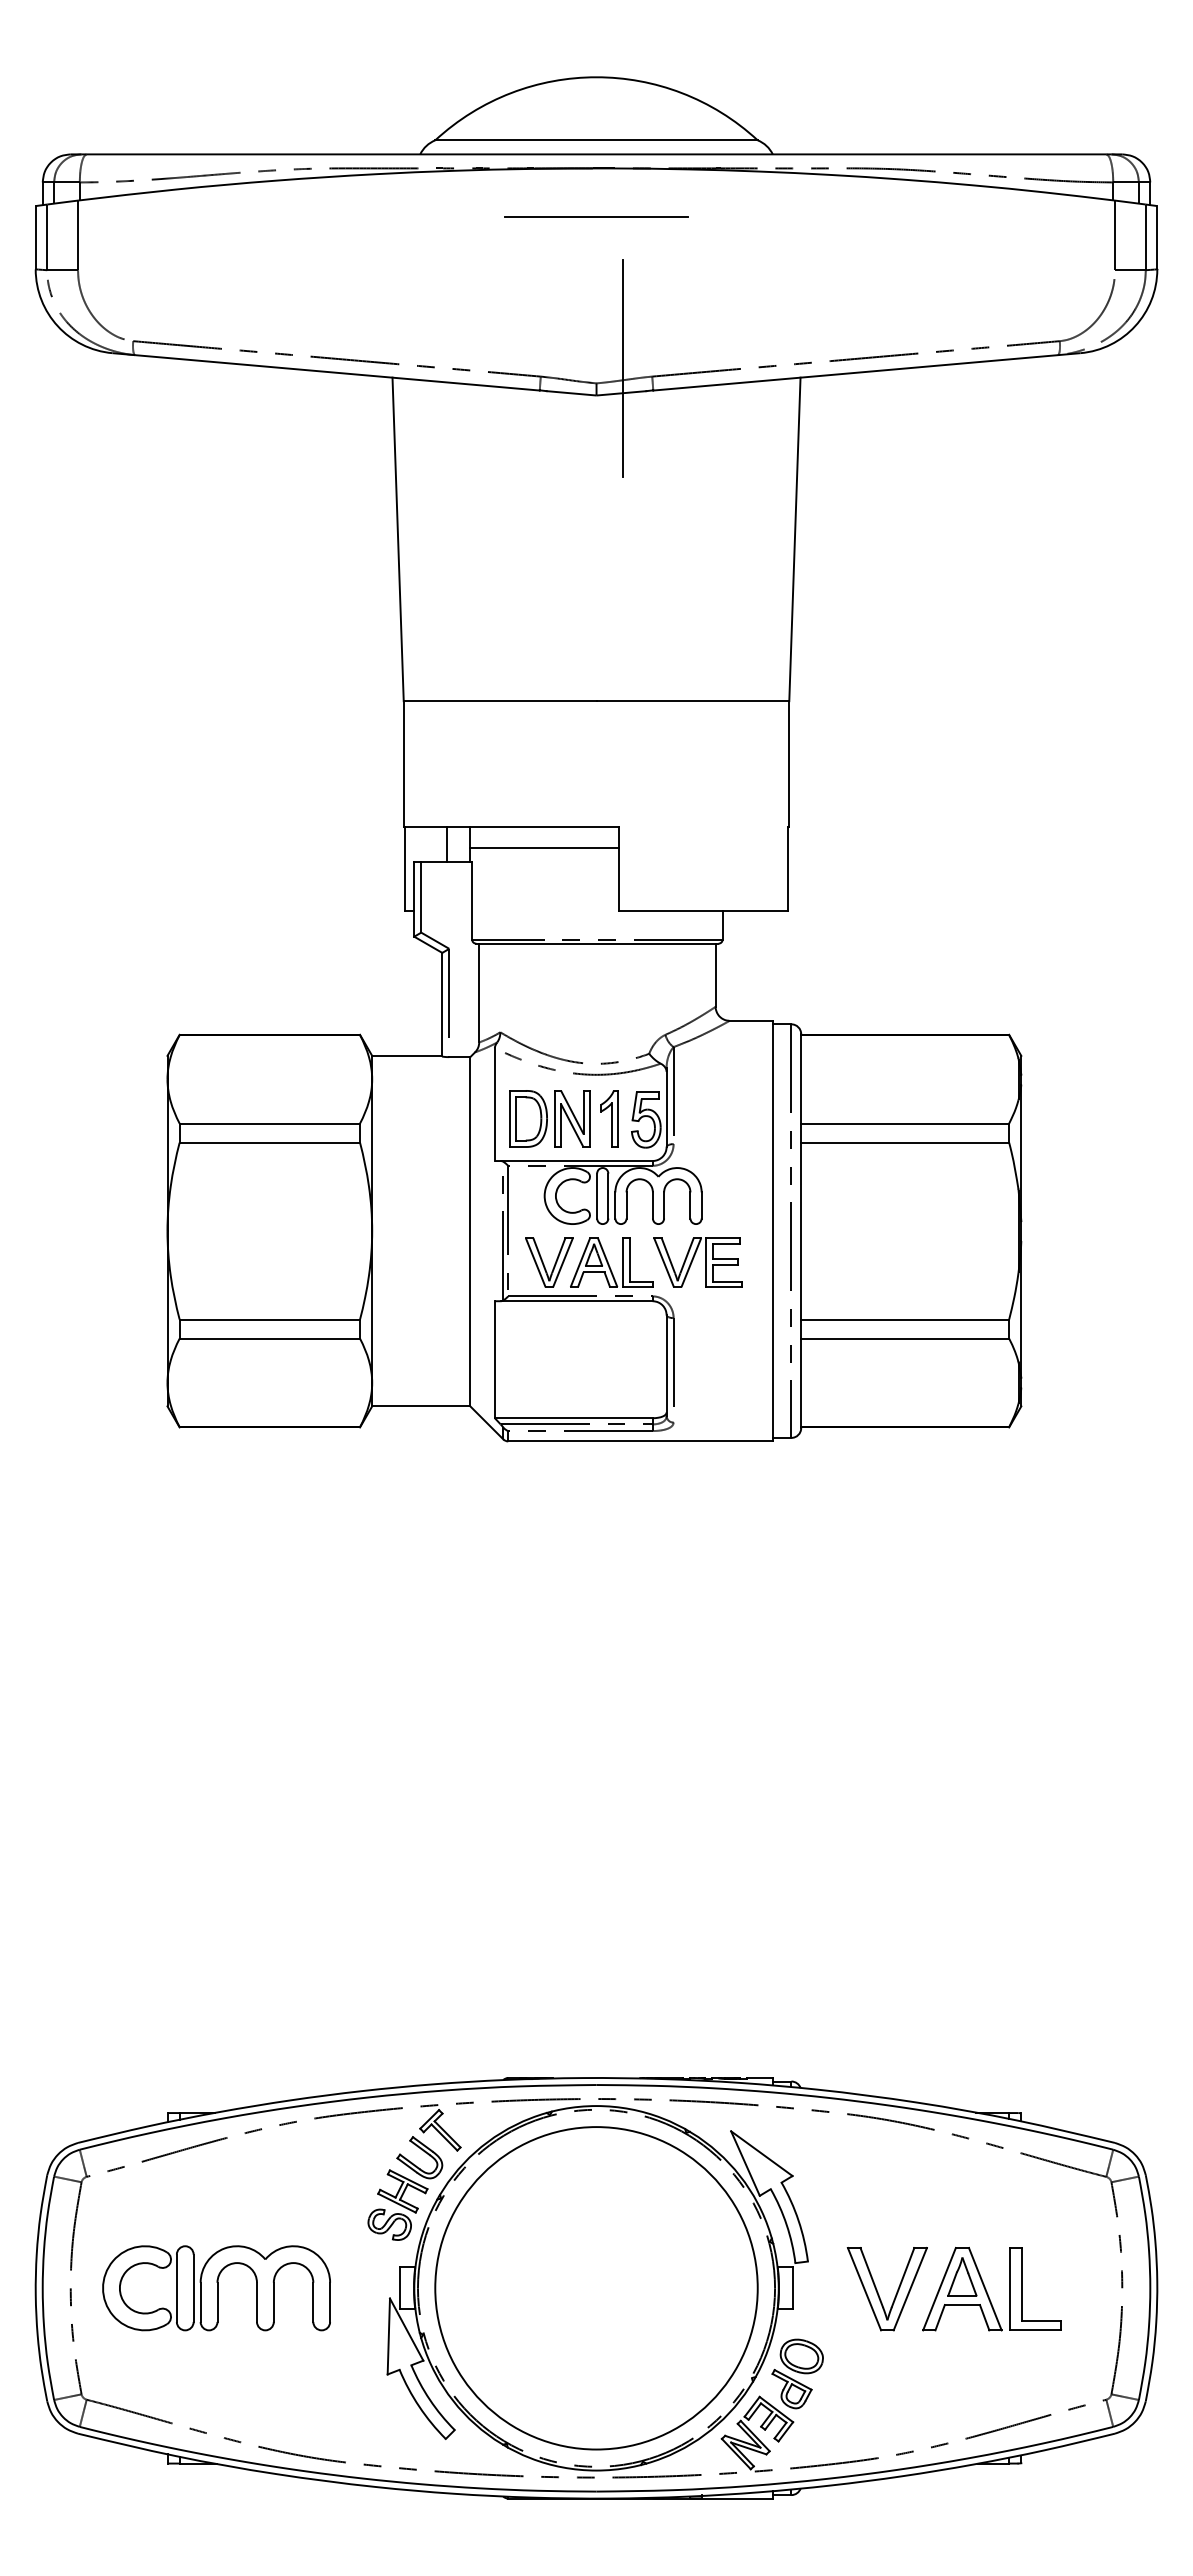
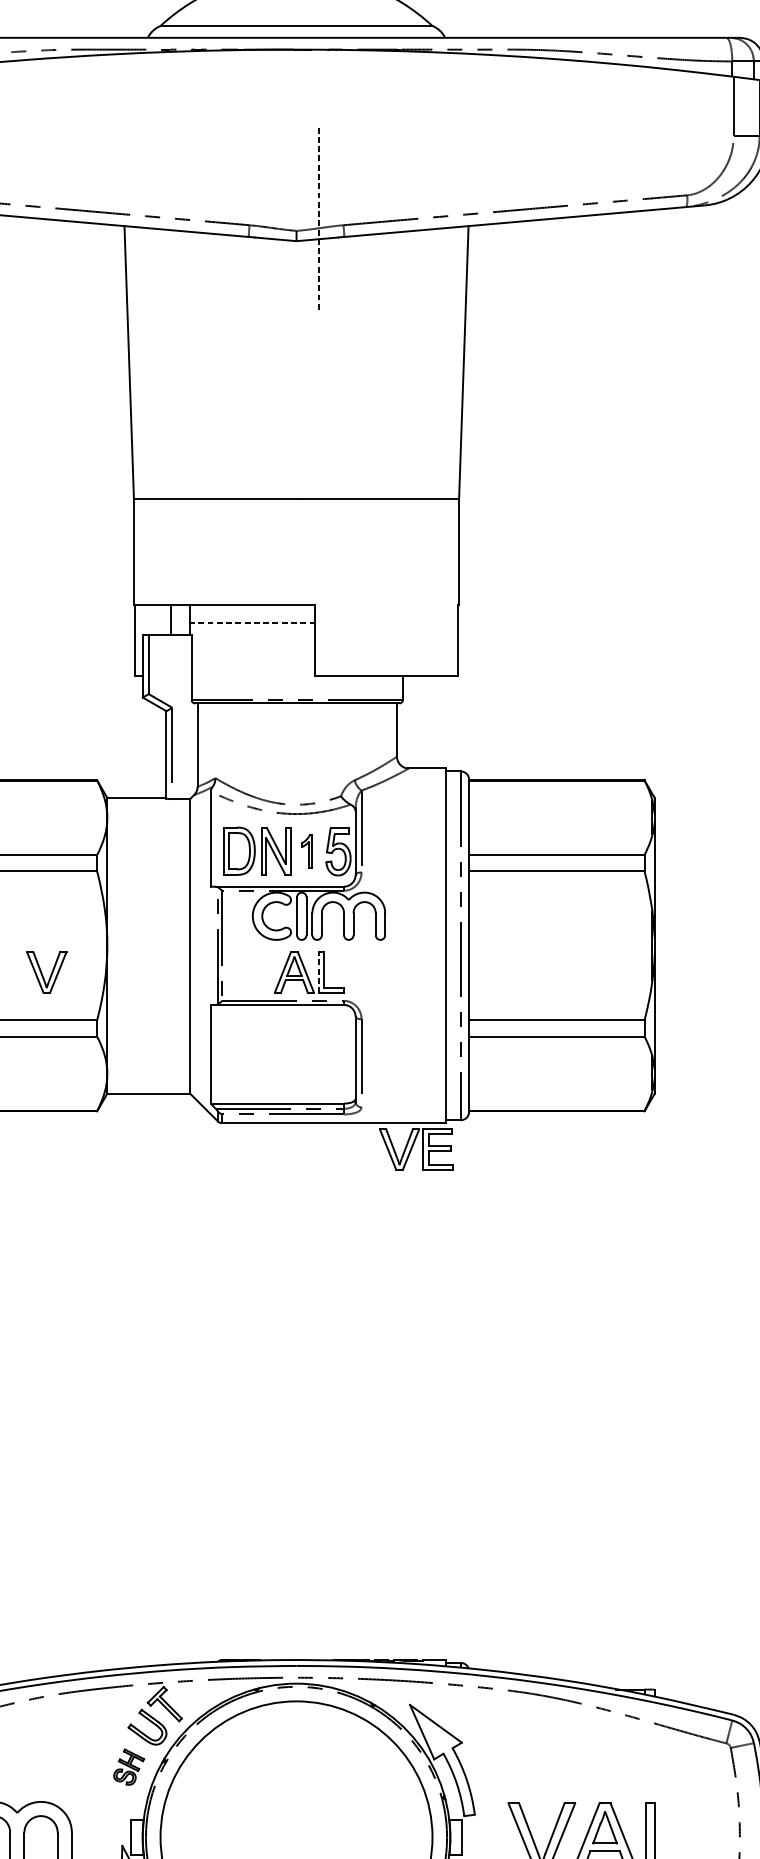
line: (596, 217) -> (296, 91), removed
line: (623, 368) -> (319, 218), solid -> dashed
line: (544, 848) -> (252, 623), solid -> dashed
part: (609, 1118) -> (307, 850), size x0.7
part: (549, 1262) -> (46, 972), moved
line: (622, 1262) -> (318, 972), solid -> dashed
part: (697, 1262) -> (416, 1149), moved
part: (397, 2204) -> (128, 1766), size x0.6

